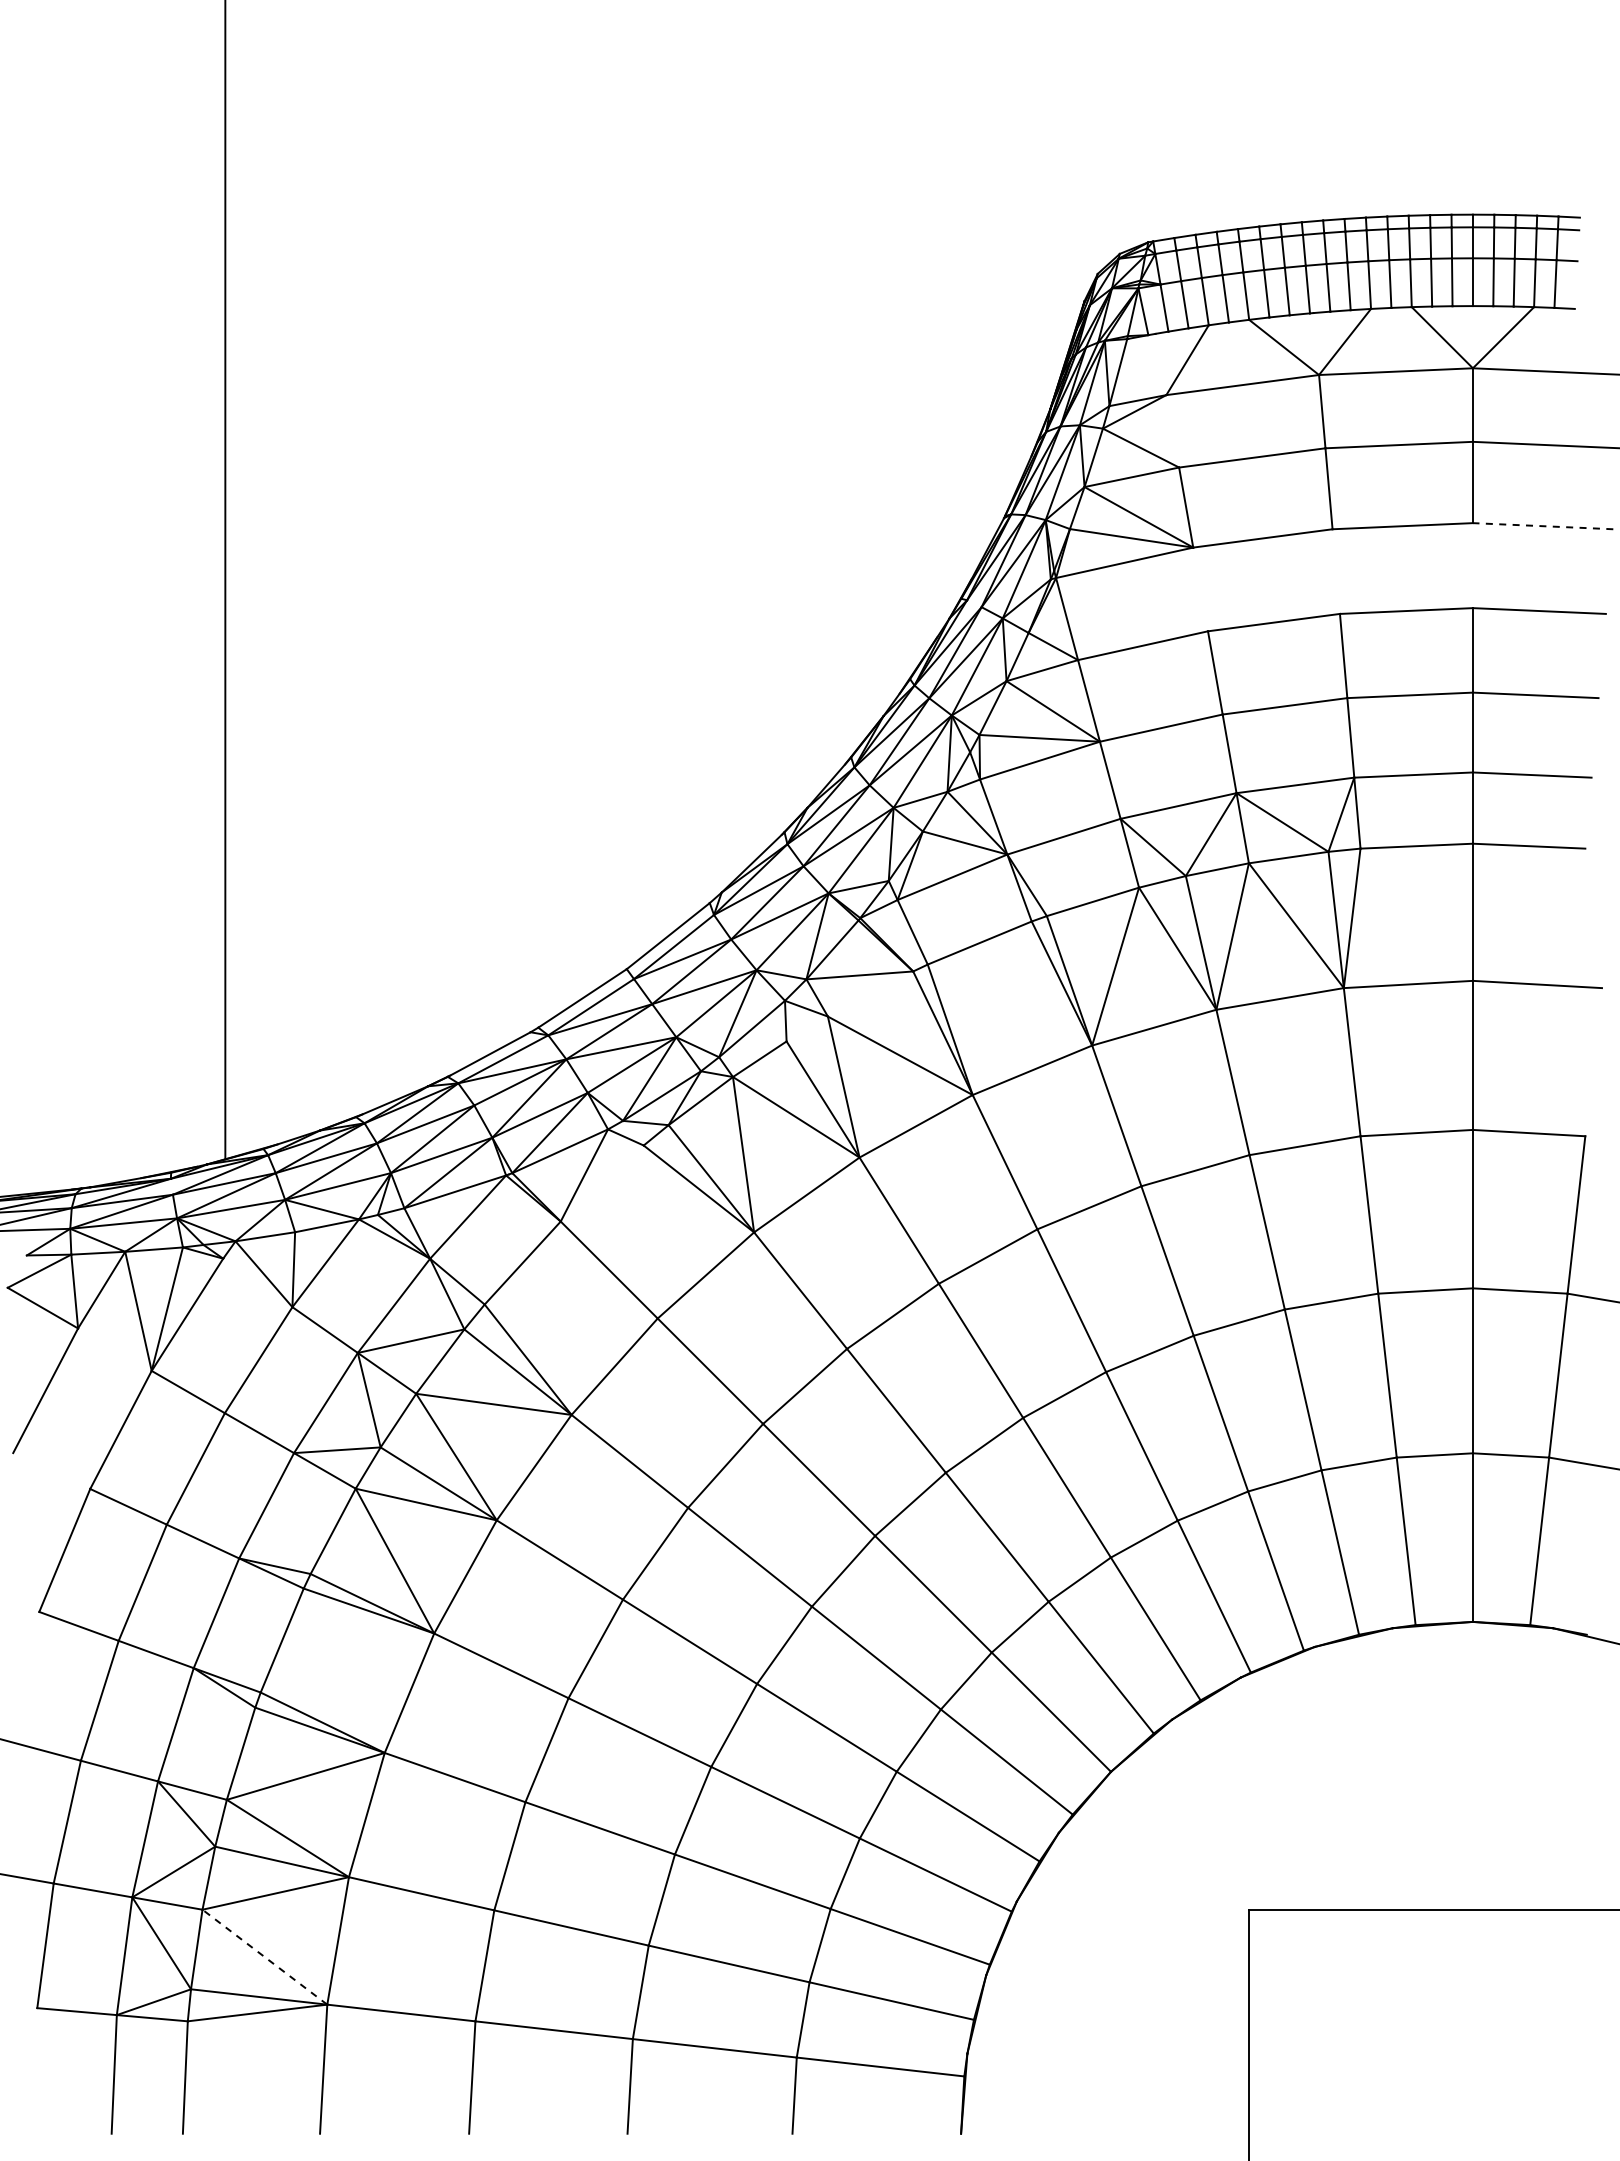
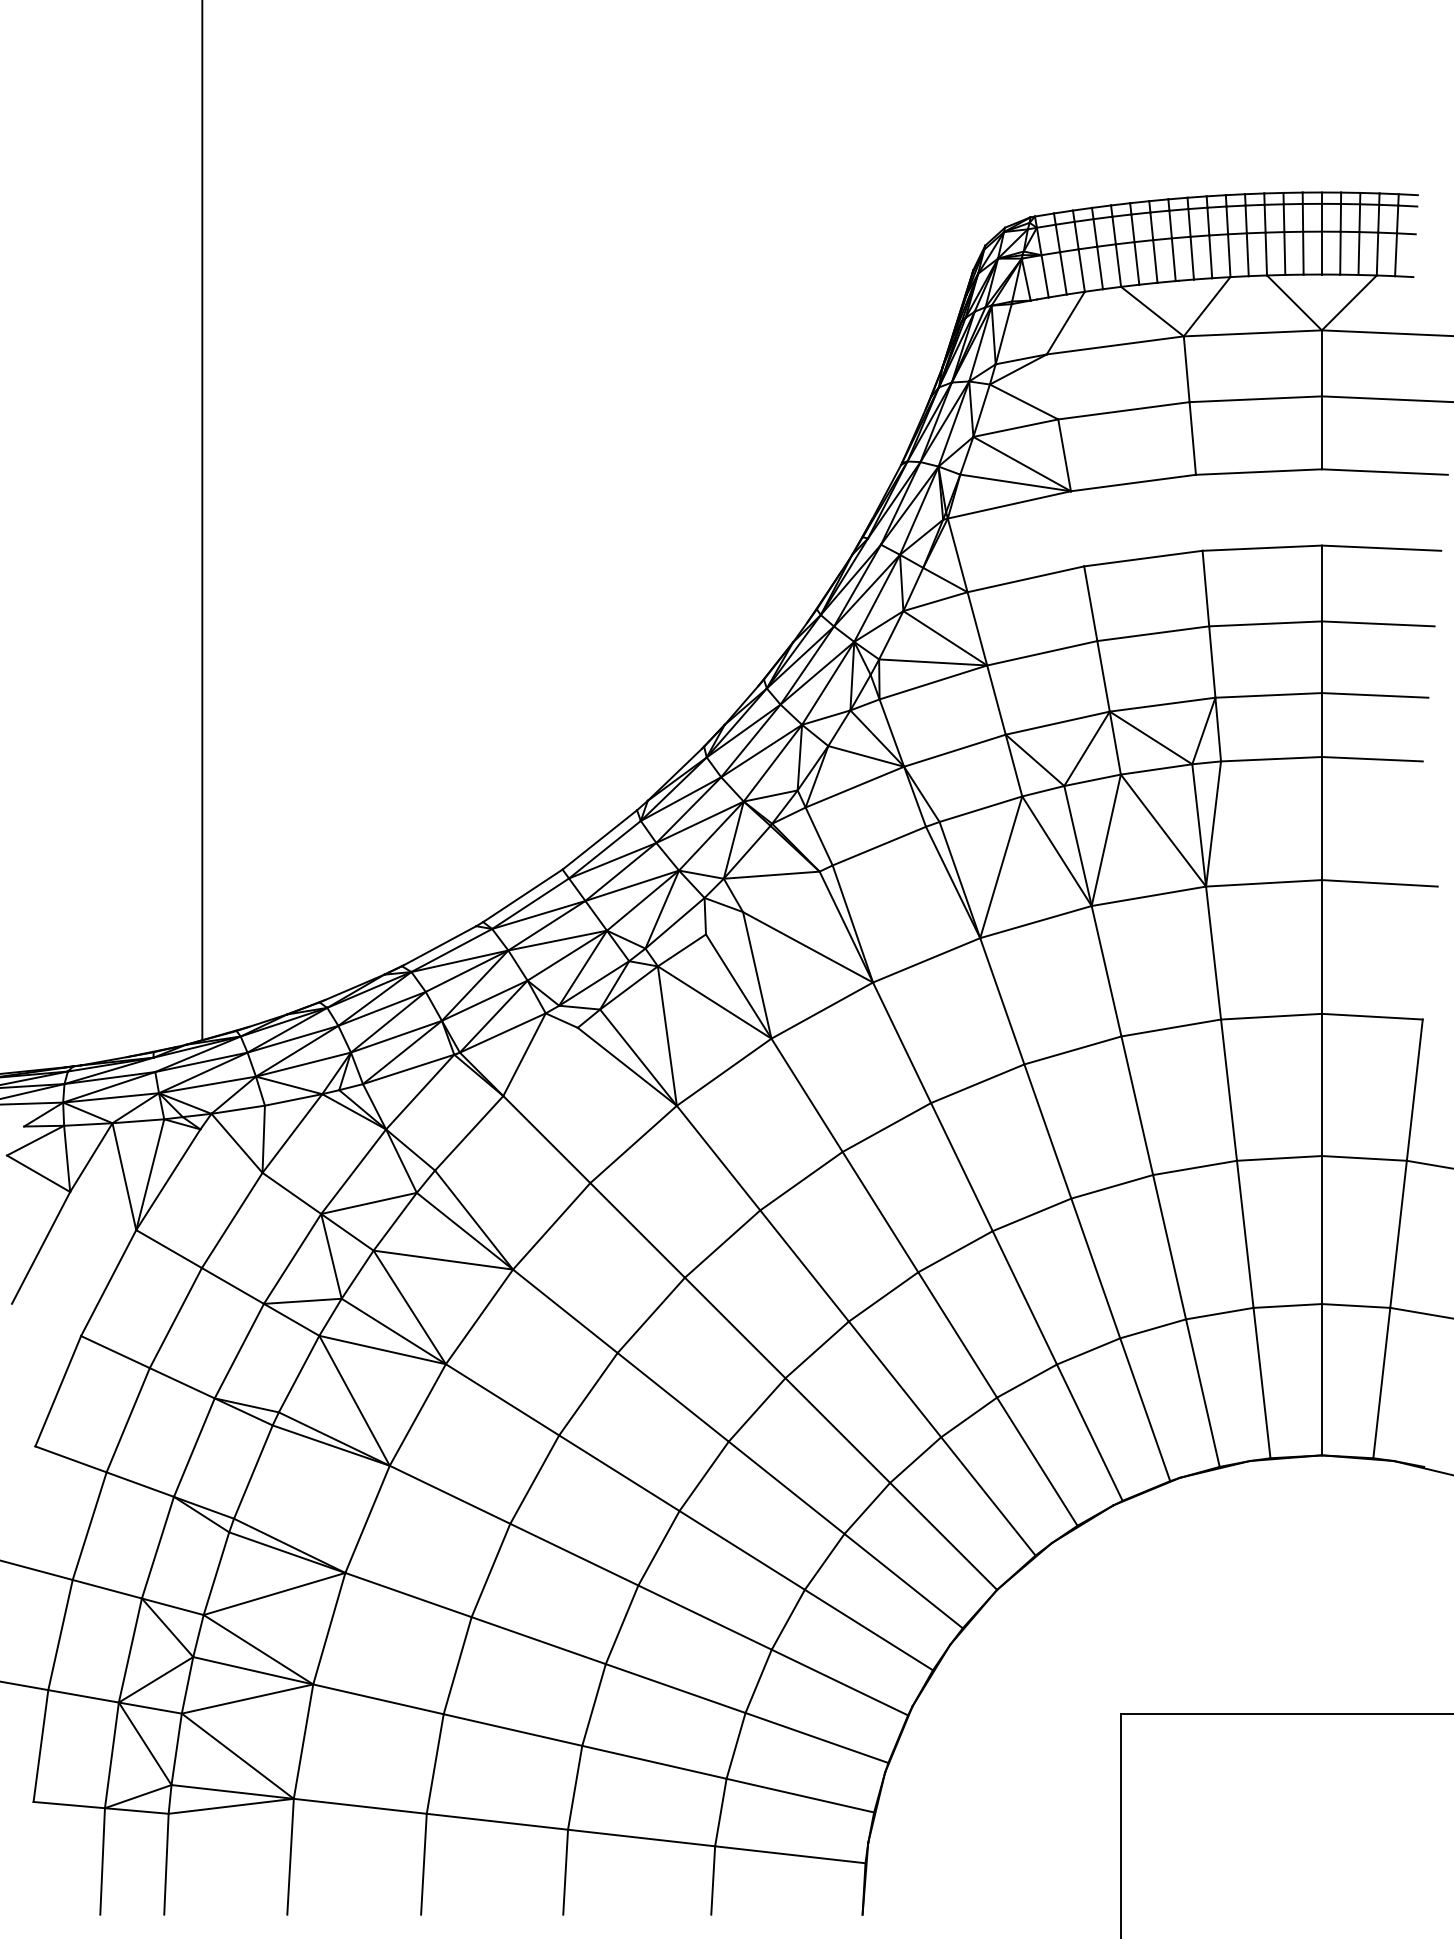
line: (1542, 526) -> (1384, 472), dashed -> solid
line: (264, 1956) -> (237, 1755), dashed -> solid

